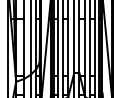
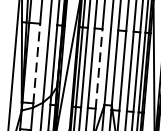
line: (23, 47) -> (36, 63), solid -> dashed
line: (68, 47) -> (99, 68), solid -> dashed

